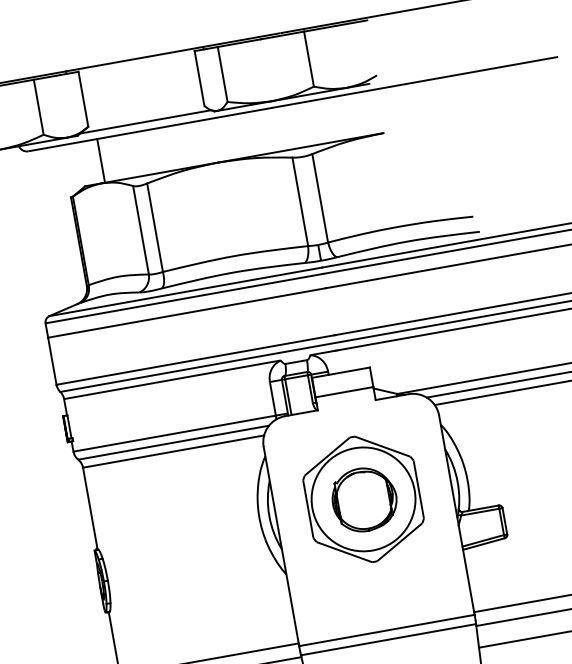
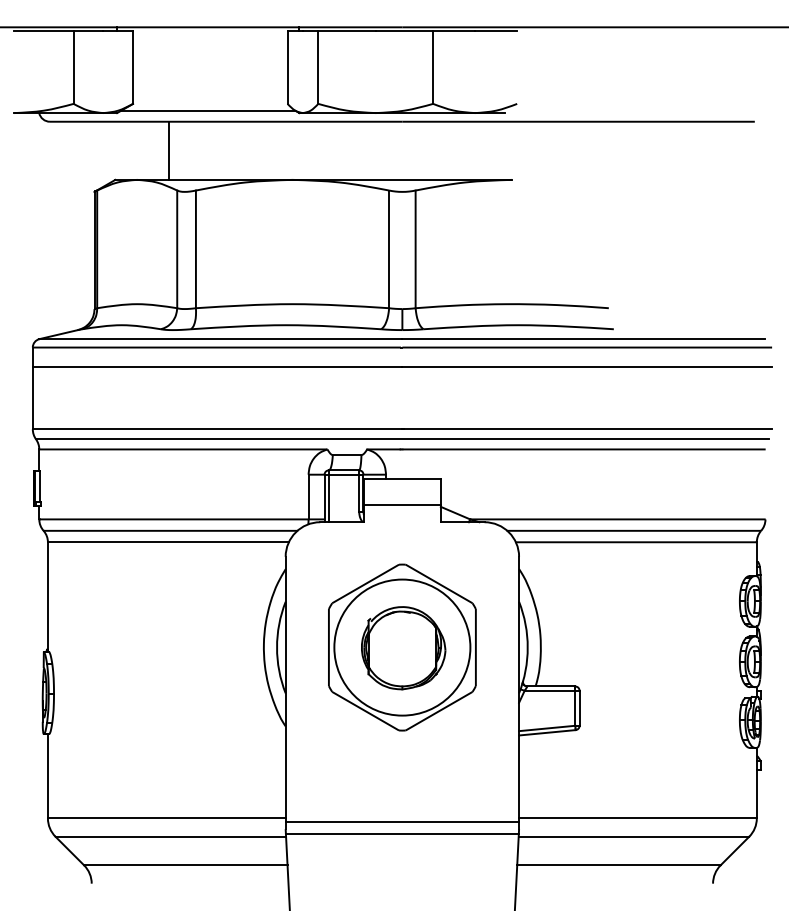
line: (100, 160) -> (168, 150), moved

